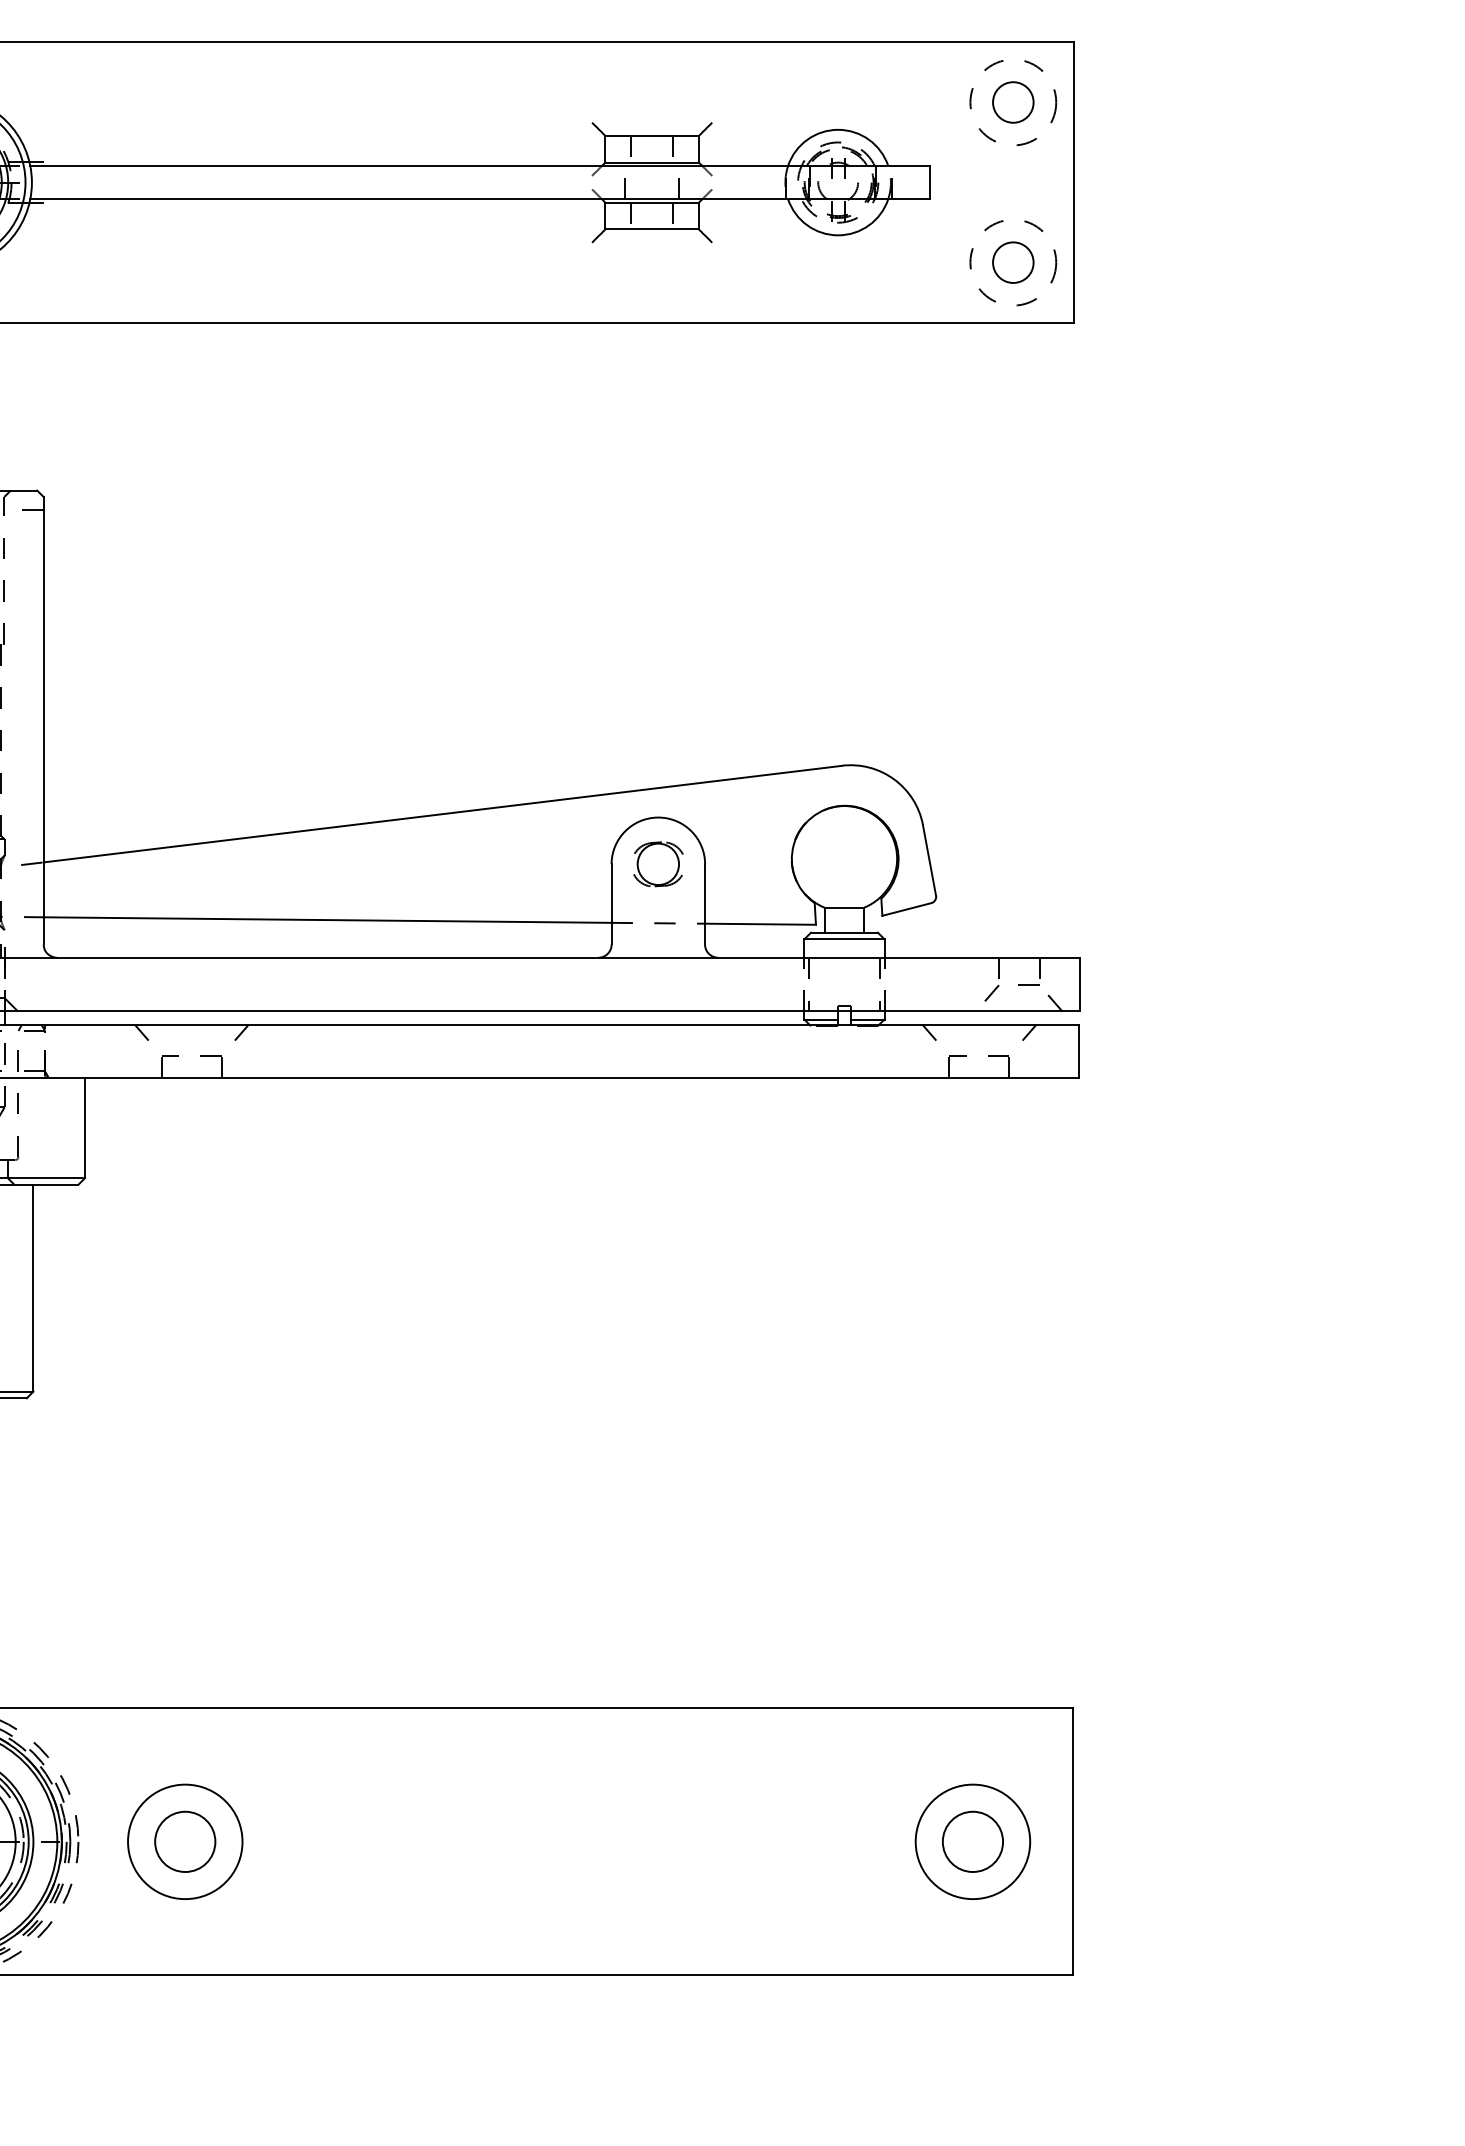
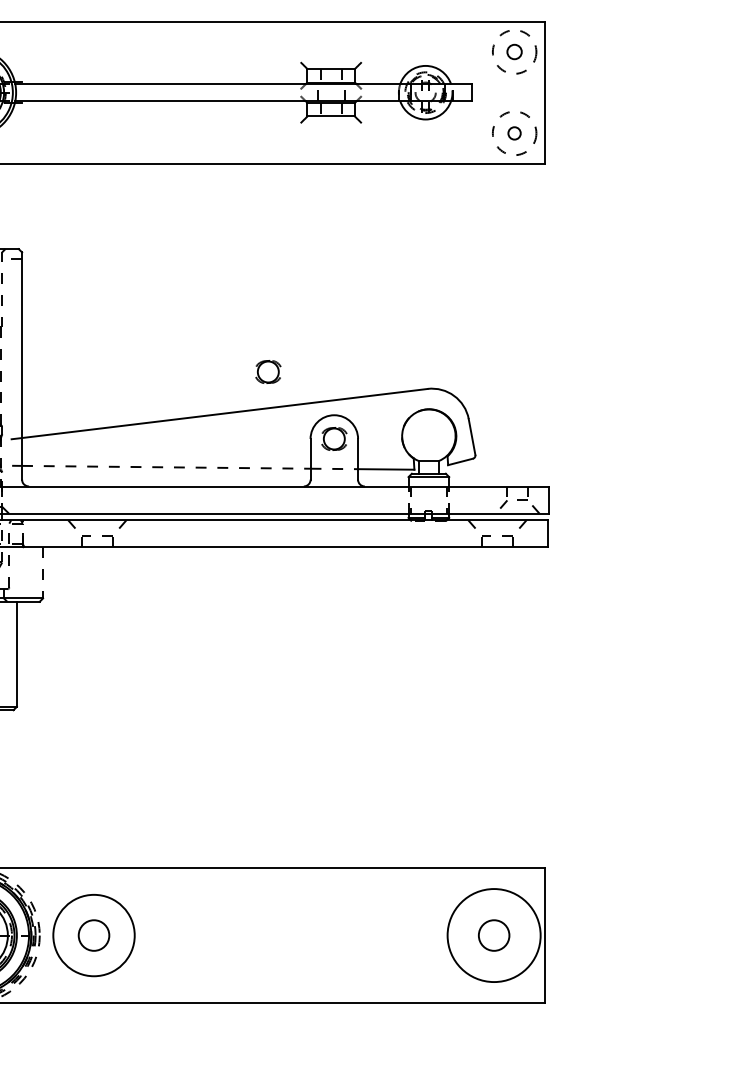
circle: (1013, 101) -> (514, 51), size x0.7
circle: (1013, 262) -> (514, 133), size x0.6
part: (528, 731) -> (268, 371), added
line: (327, 920) -> (166, 467), solid -> dashed
line: (85, 1129) -> (43, 573), solid -> dashed
circle: (184, 1841) -> (93, 935), size x1.4
circle: (973, 1841) -> (494, 935), size x1.6

